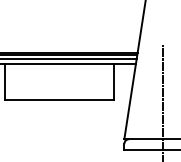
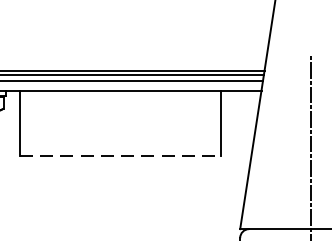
line: (59, 99) -> (120, 156), solid -> dashed

